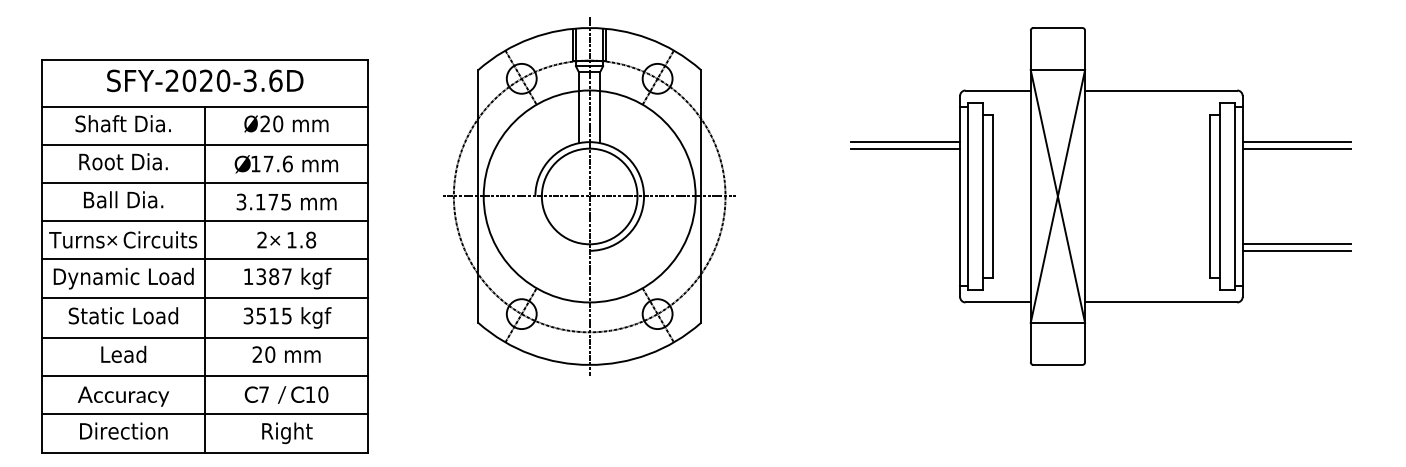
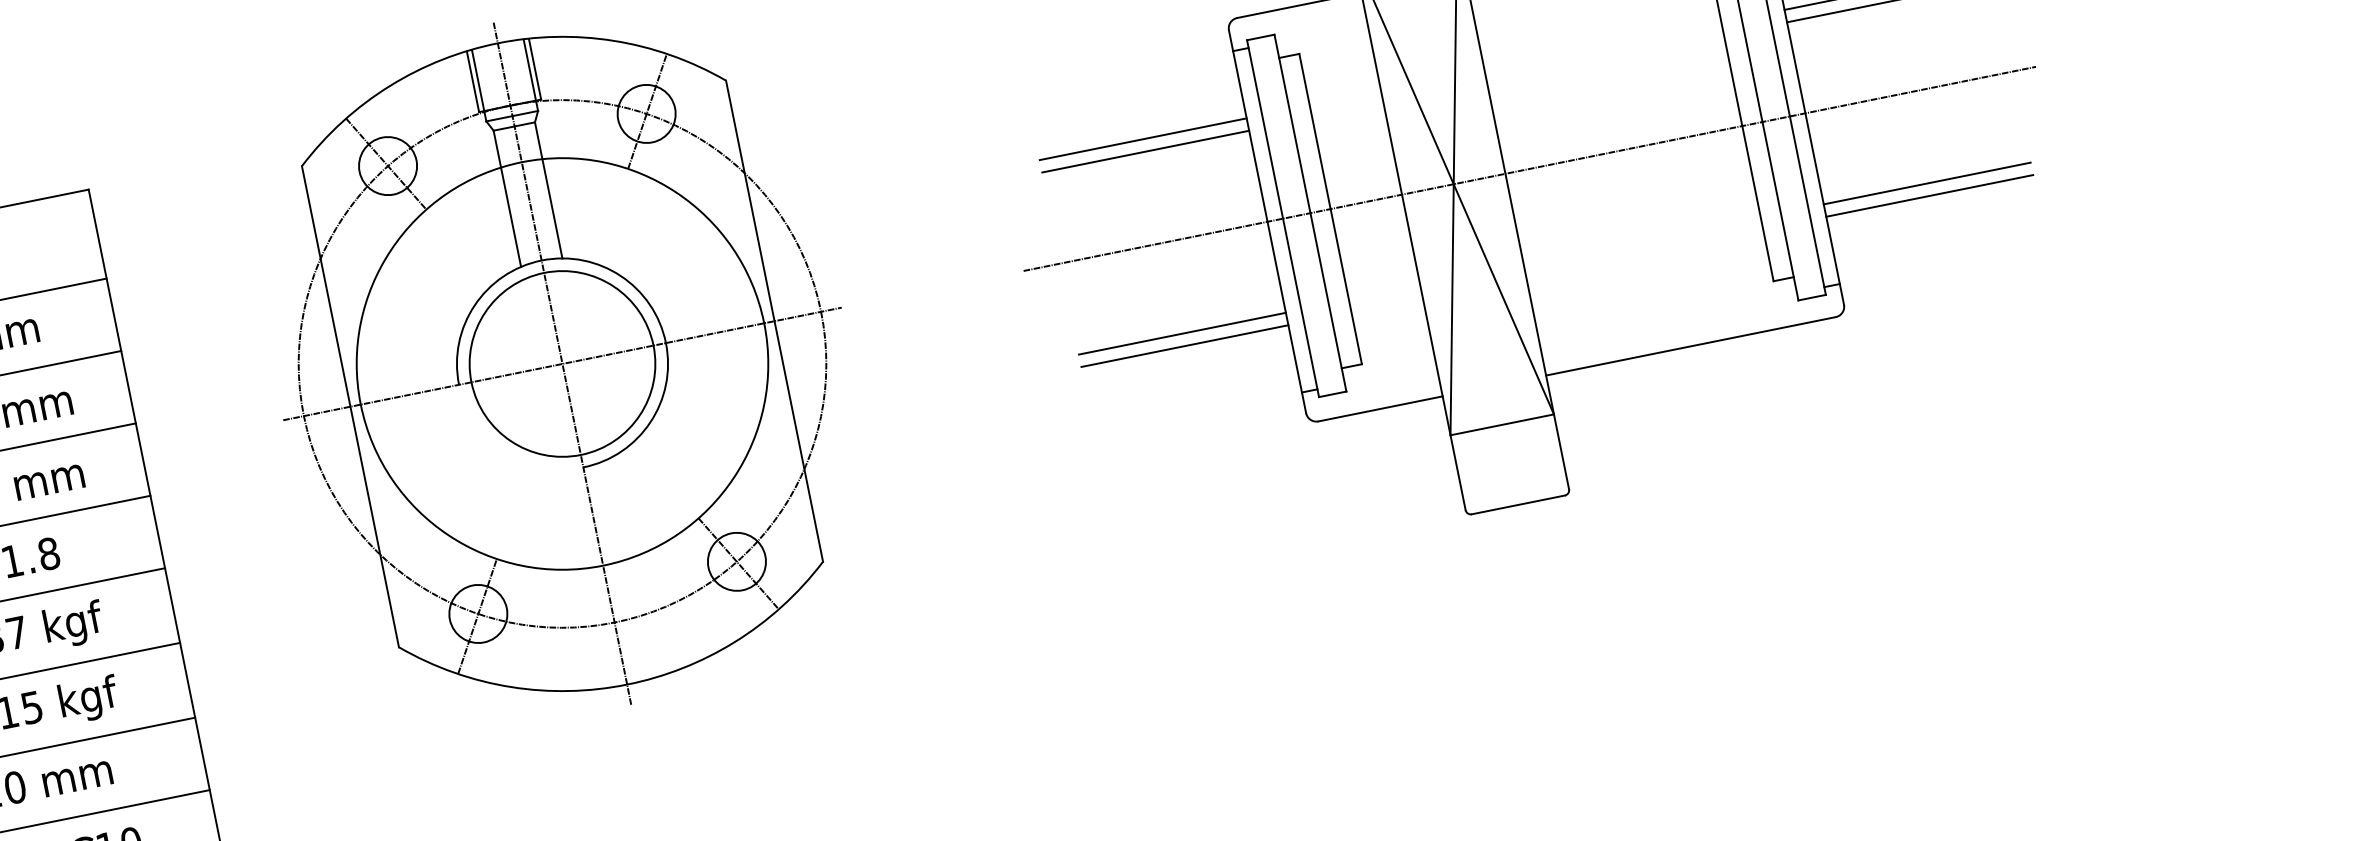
line: (1097, 196) -> (1529, 169), added
line: (905, 244) -> (1182, 334), added
line: (905, 250) -> (1184, 345), added

